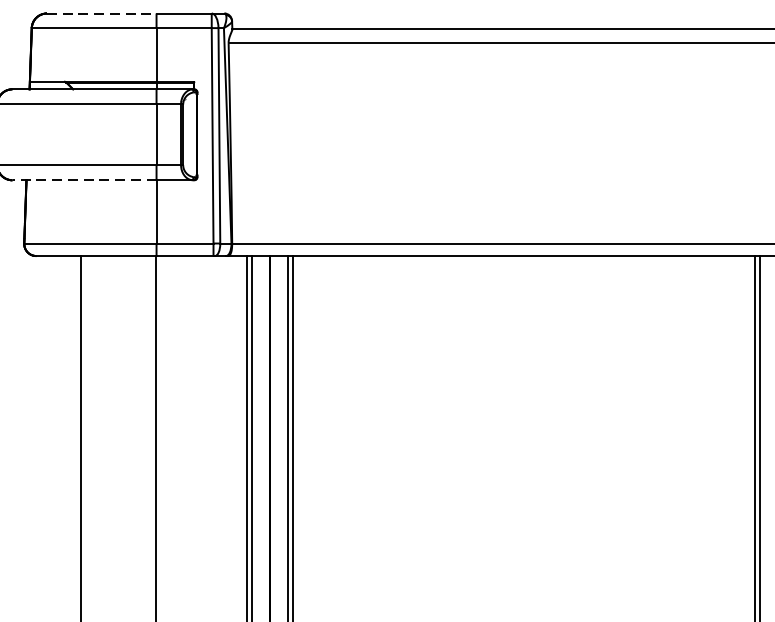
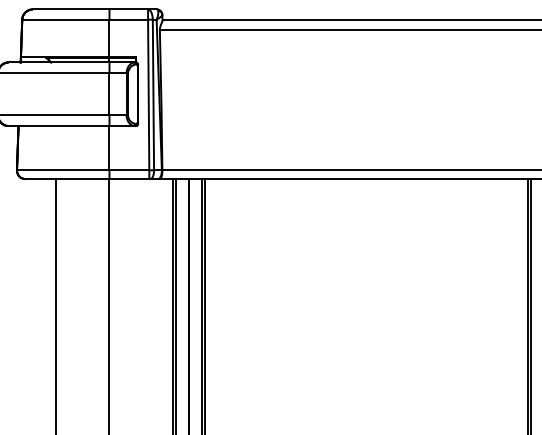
line: (102, 13) -> (71, 9), dashed -> solid
line: (83, 180) -> (58, 126), dashed -> solid

